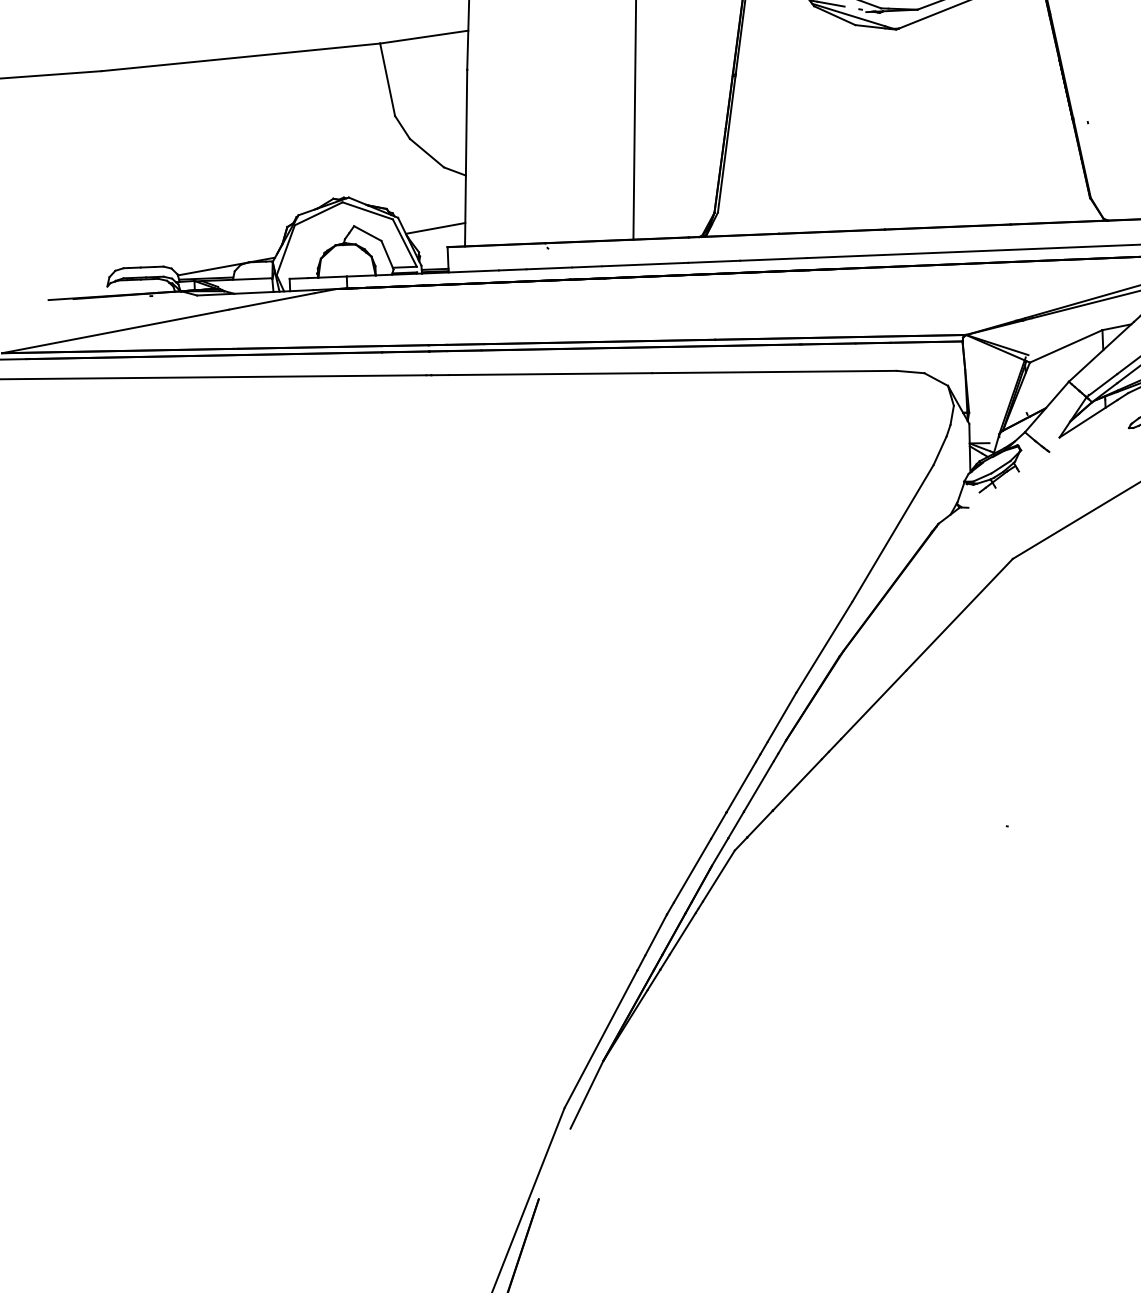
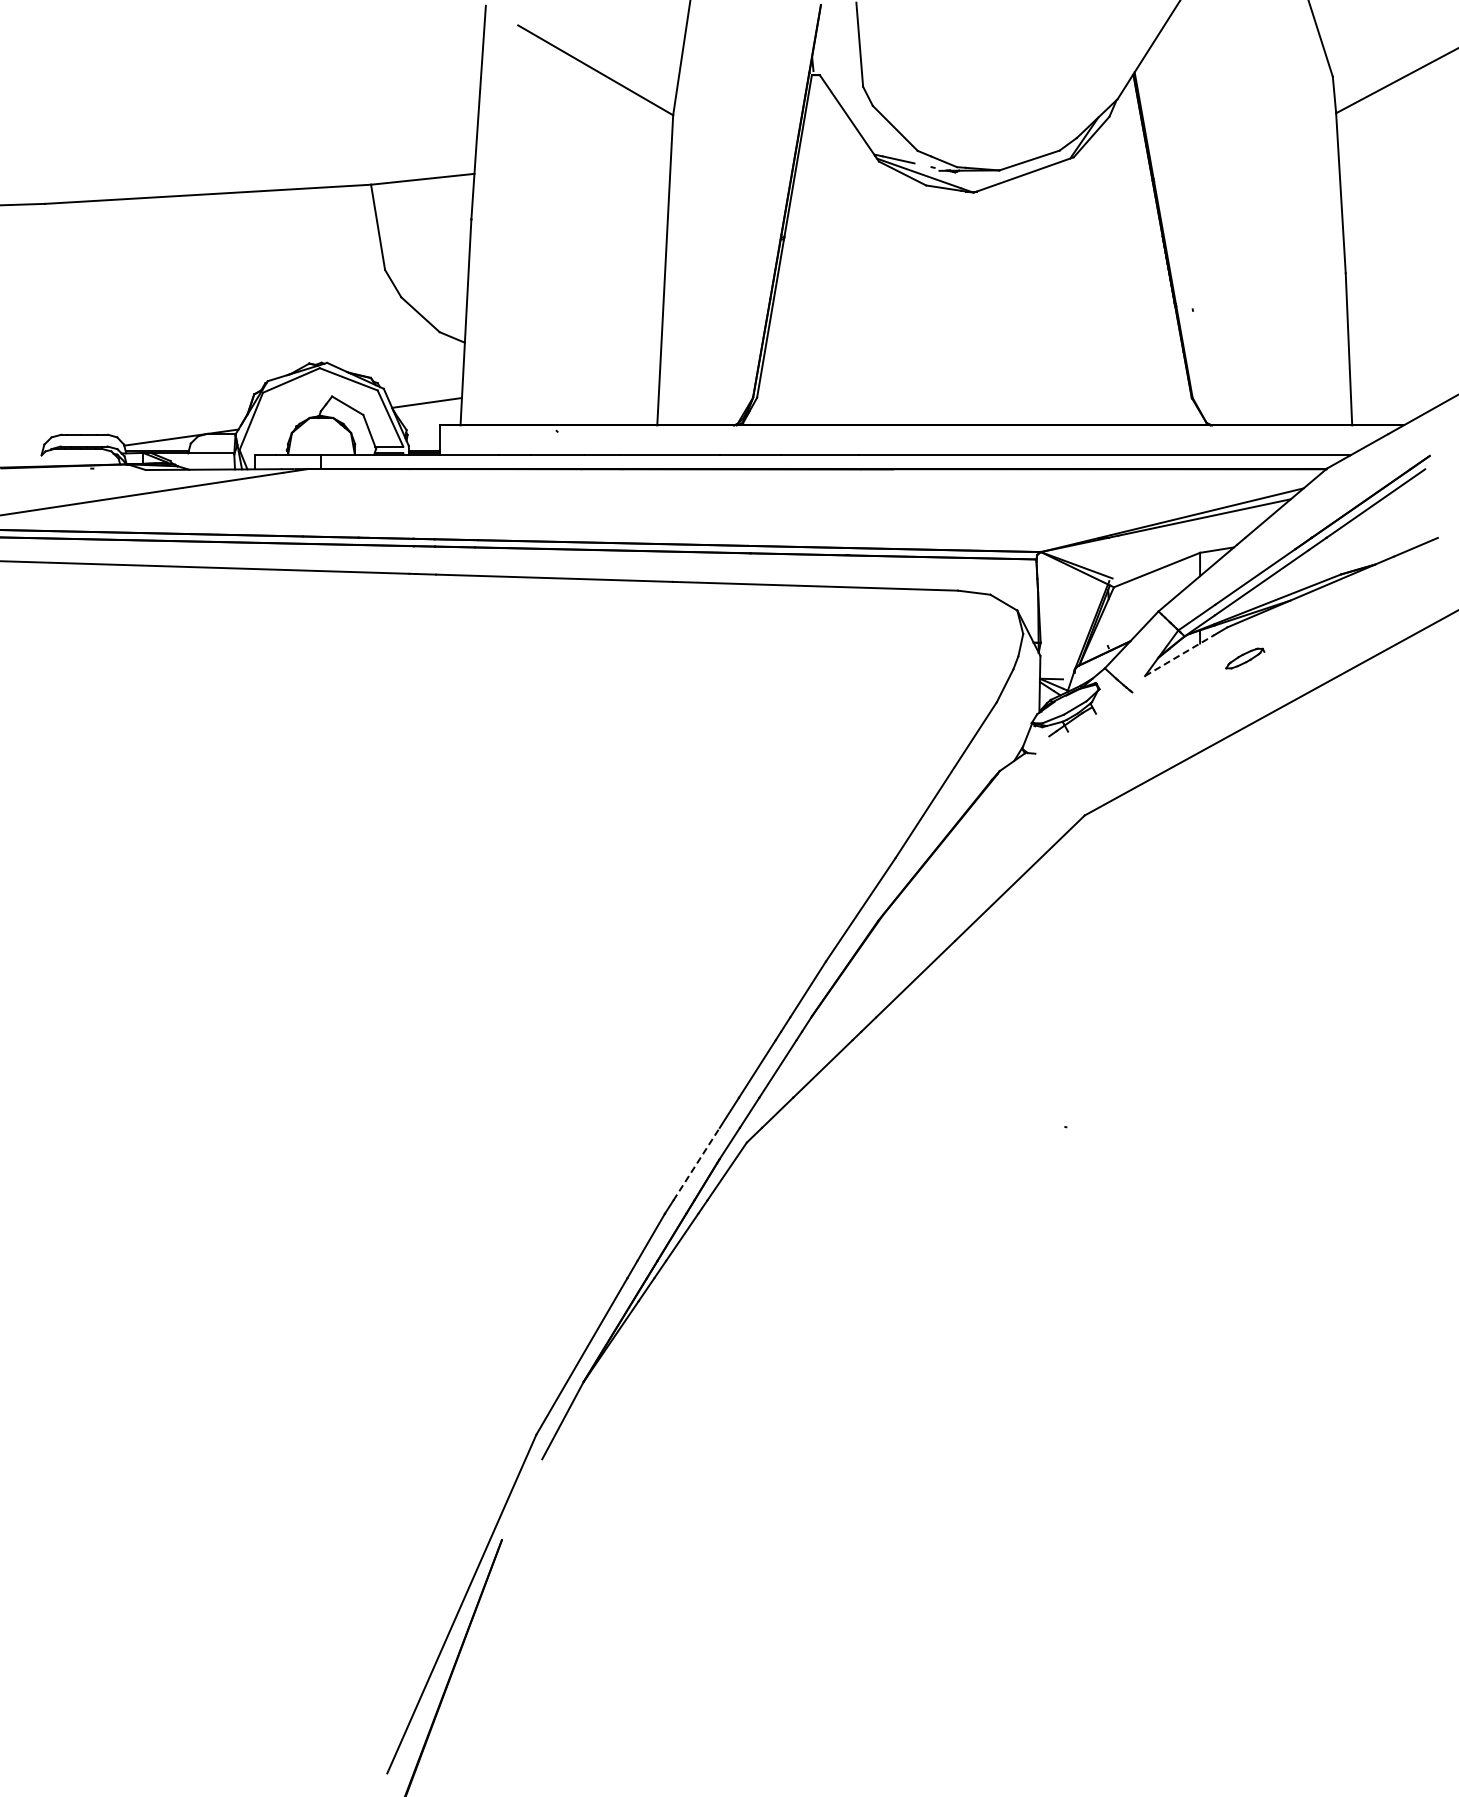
line: (1089, 418) -> (1180, 655), solid -> dashed
line: (692, 870) -> (696, 1163), solid -> dashed

